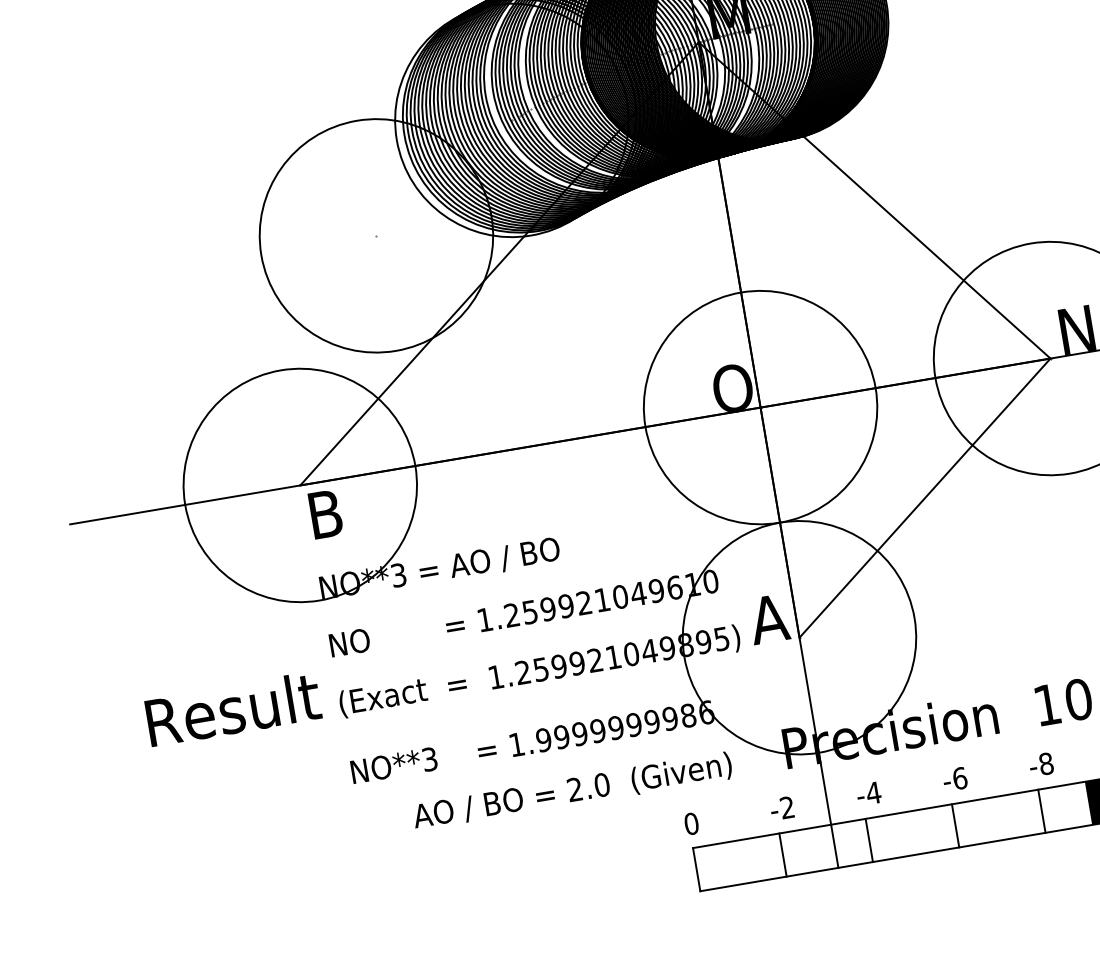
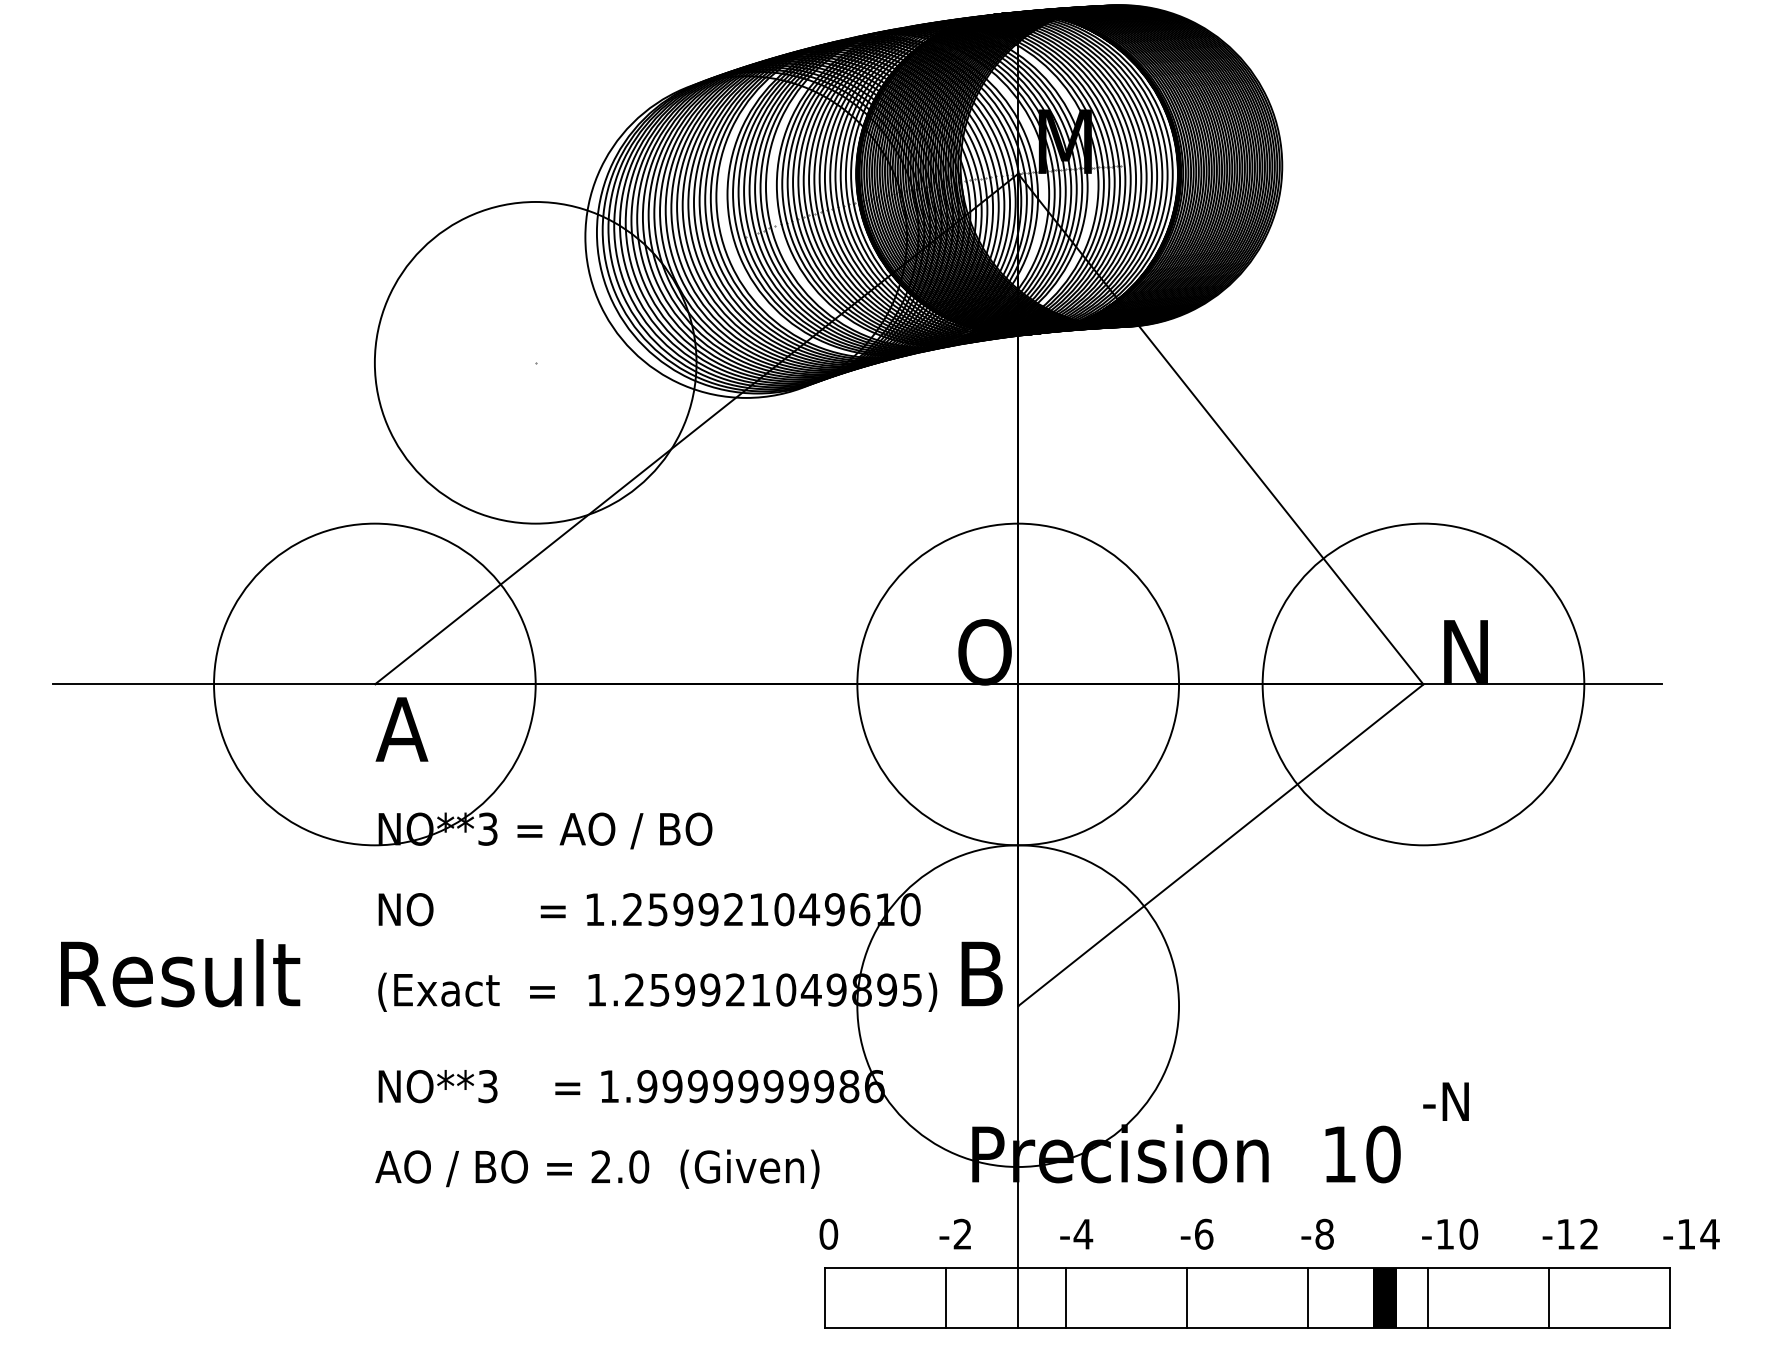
text: (324, 514) -> (401, 729), B -> A
text: (768, 618) -> (980, 973), A -> B
text: (233, 709) -> (180, 973), moved
text: (572, 791) -> (597, 1168), moved

